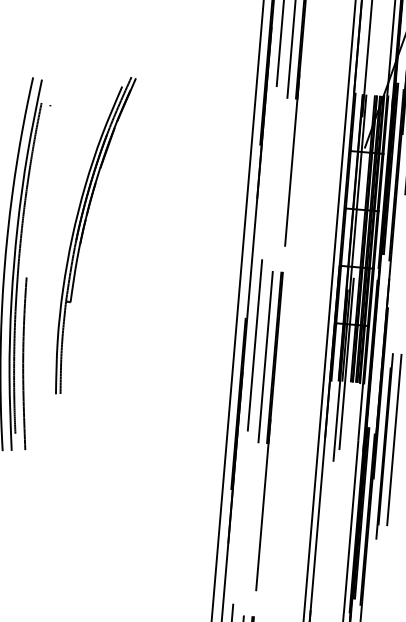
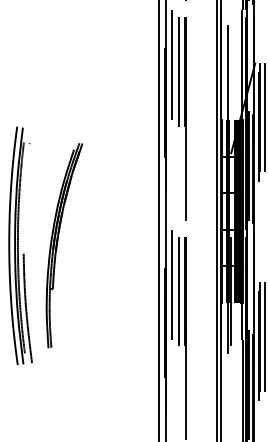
part: (83, 234) -> (57, 245), moved

